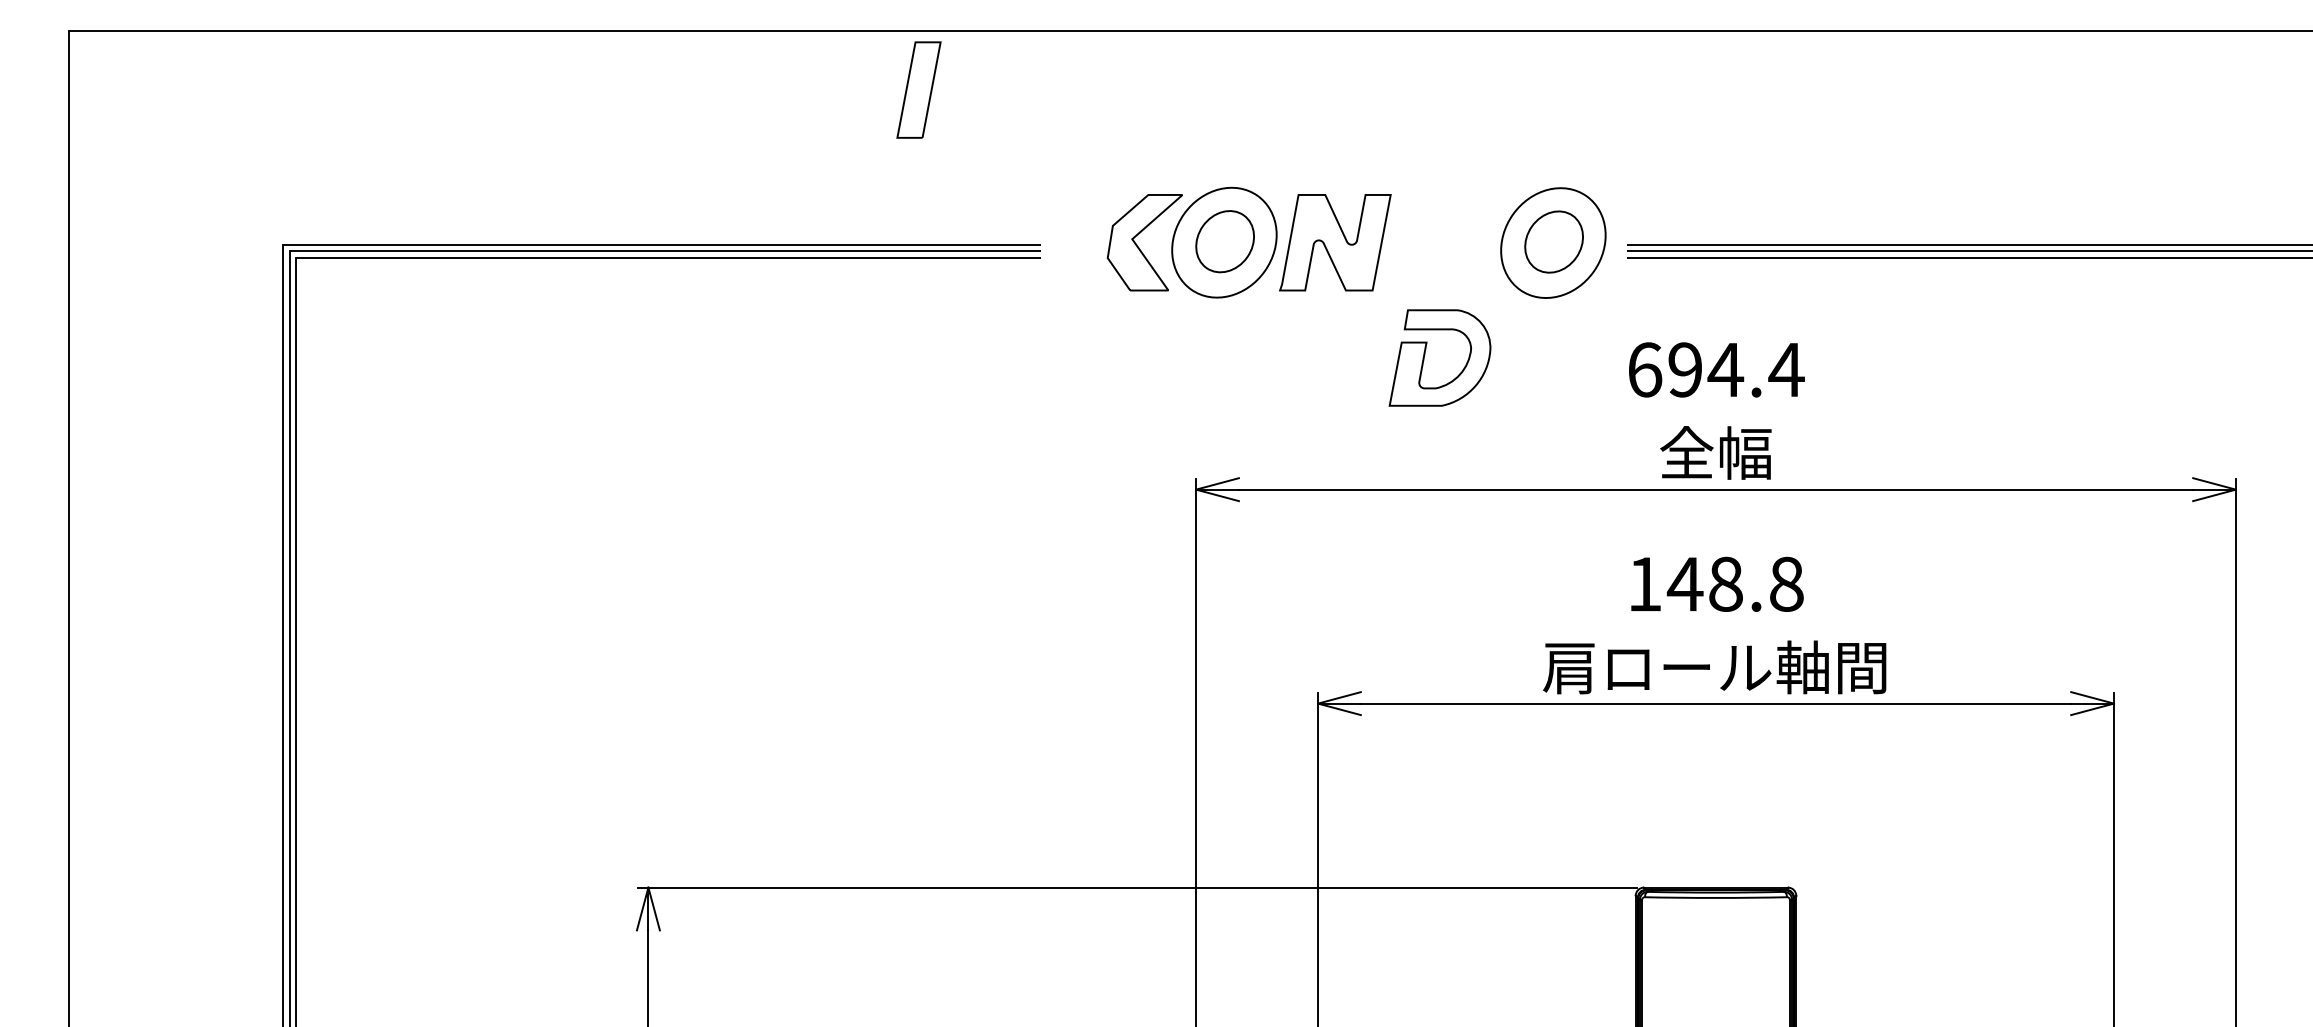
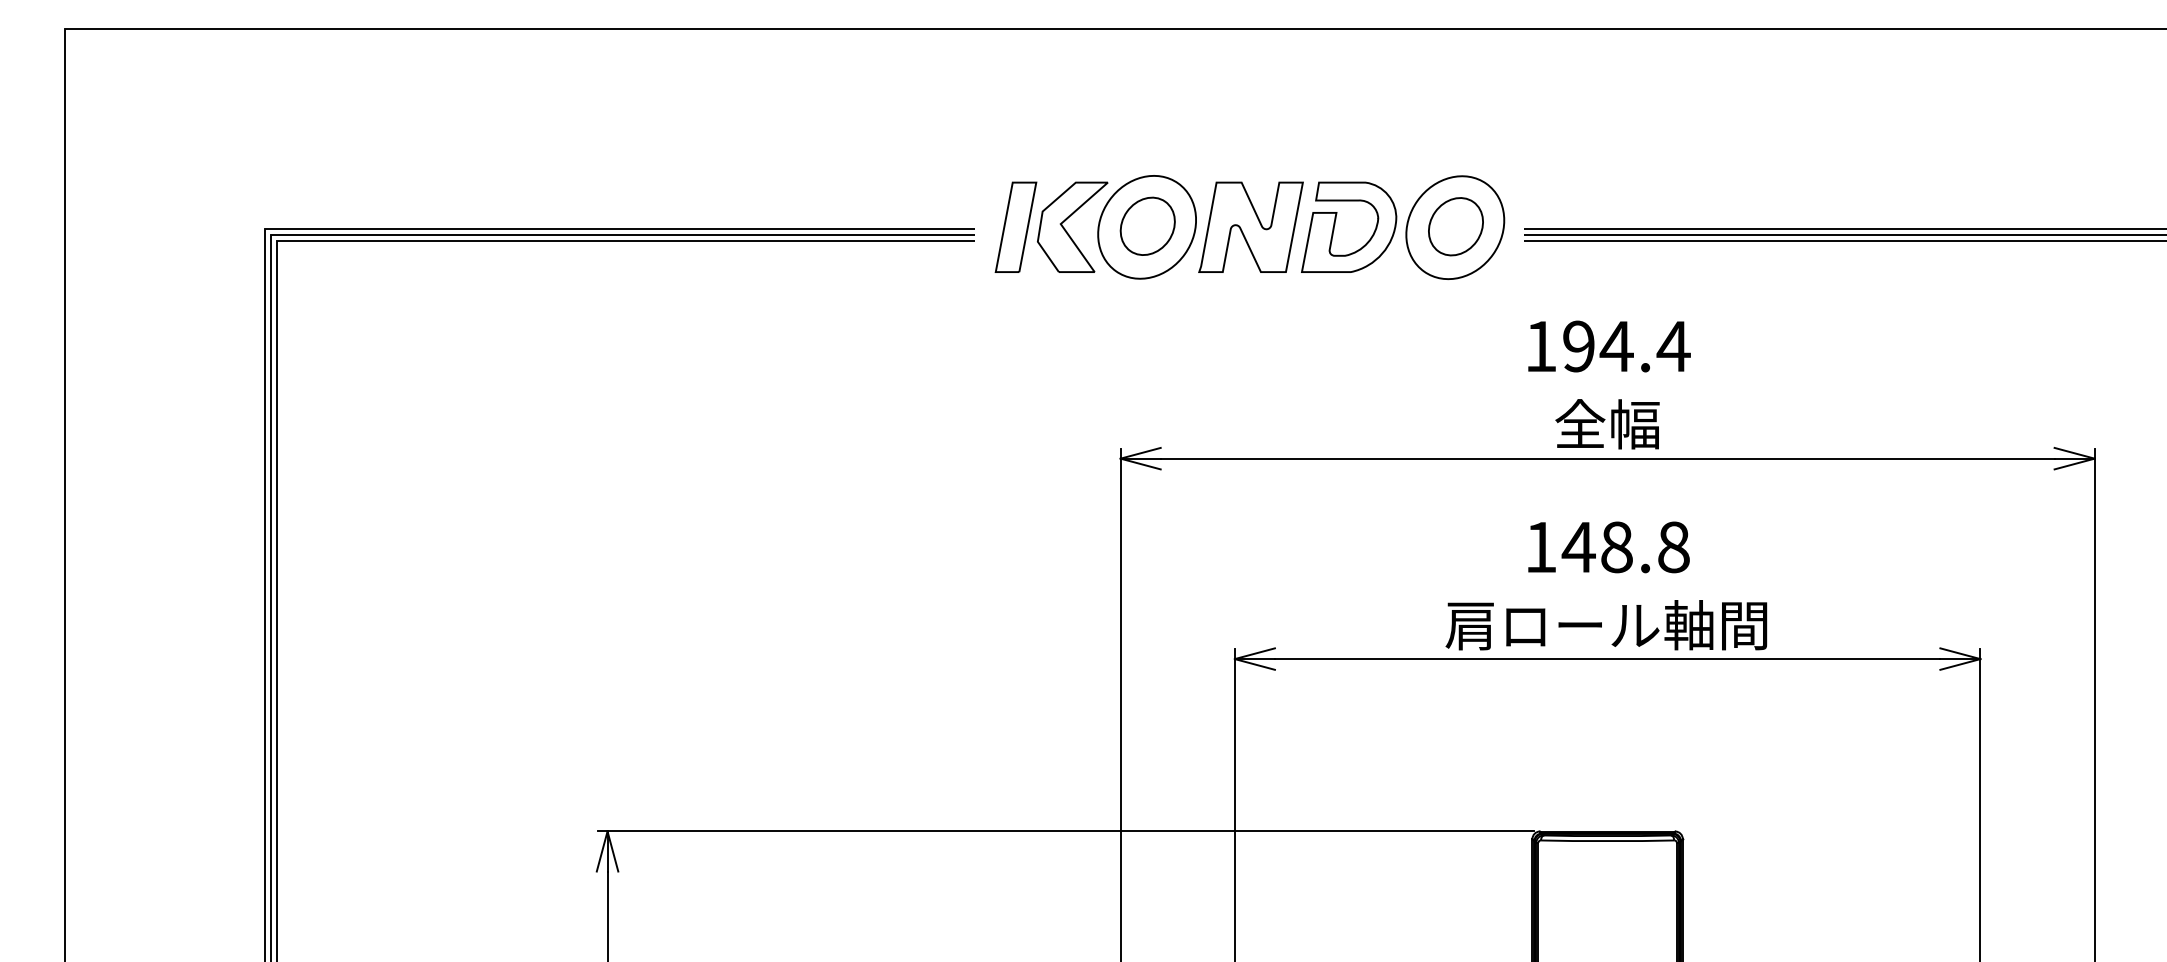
part: (918, 89) -> (1015, 226), moved
curve: (1425, 356) -> (1335, 225), moved
text: (1645, 369) -> (1541, 346), 694.4 -> 194.4

